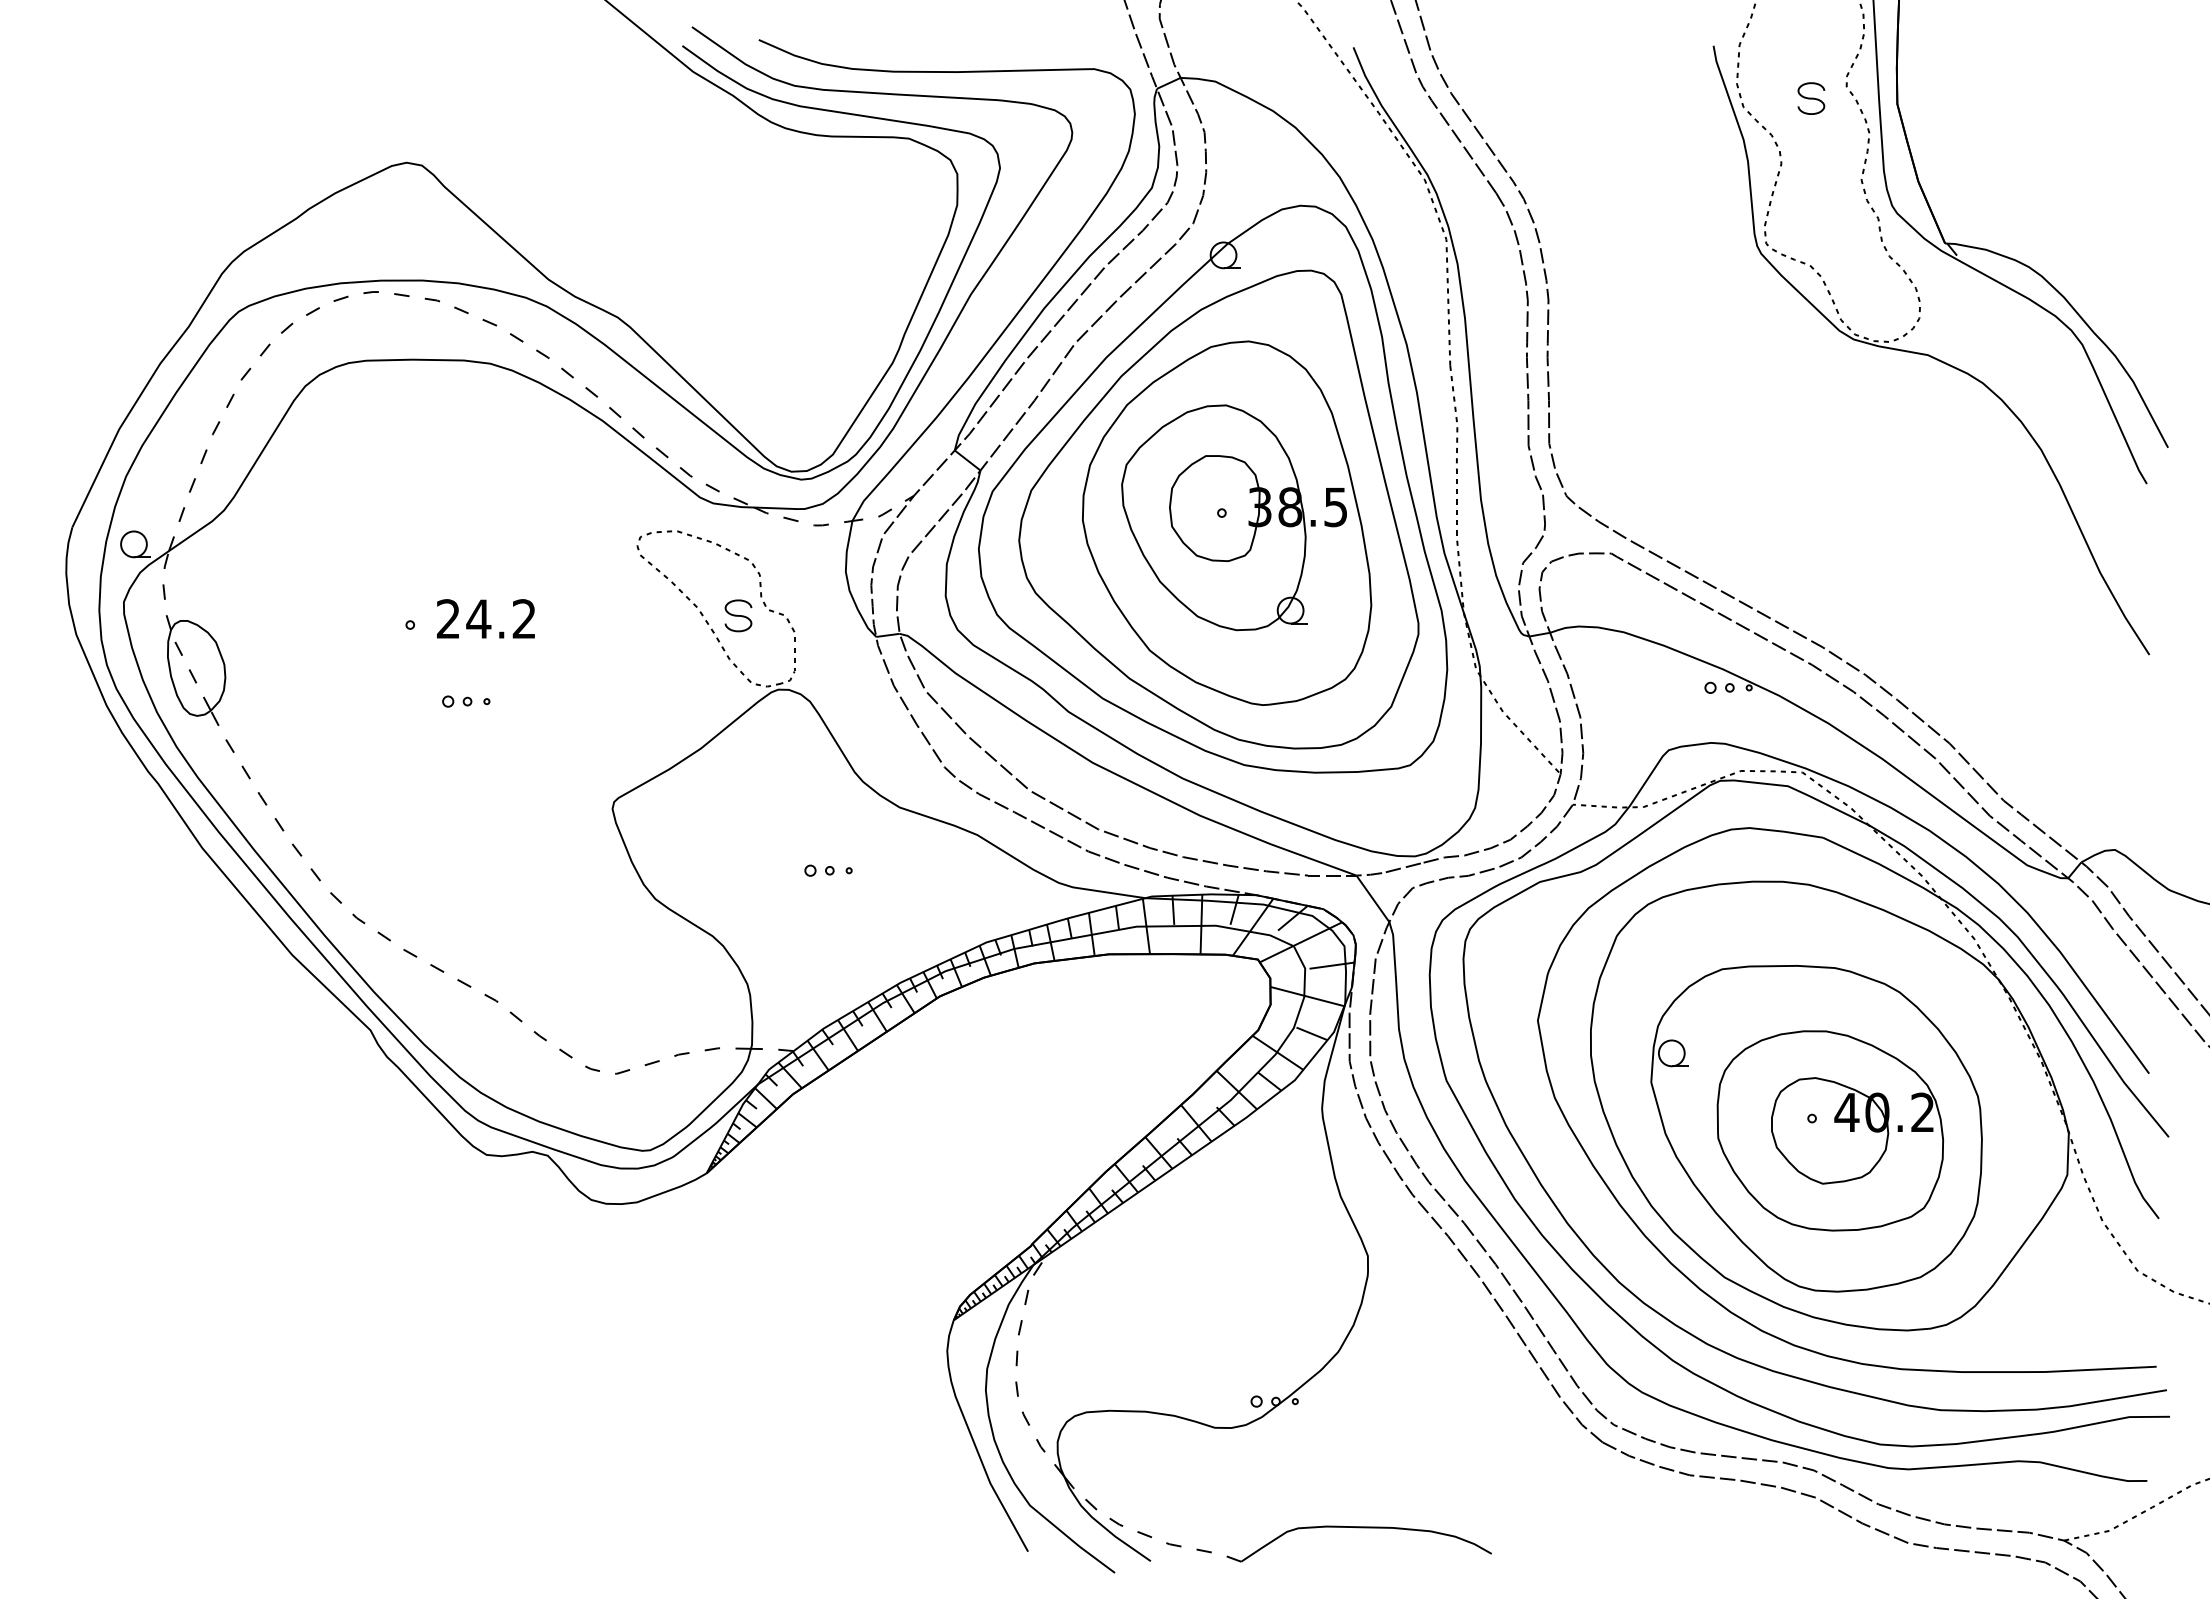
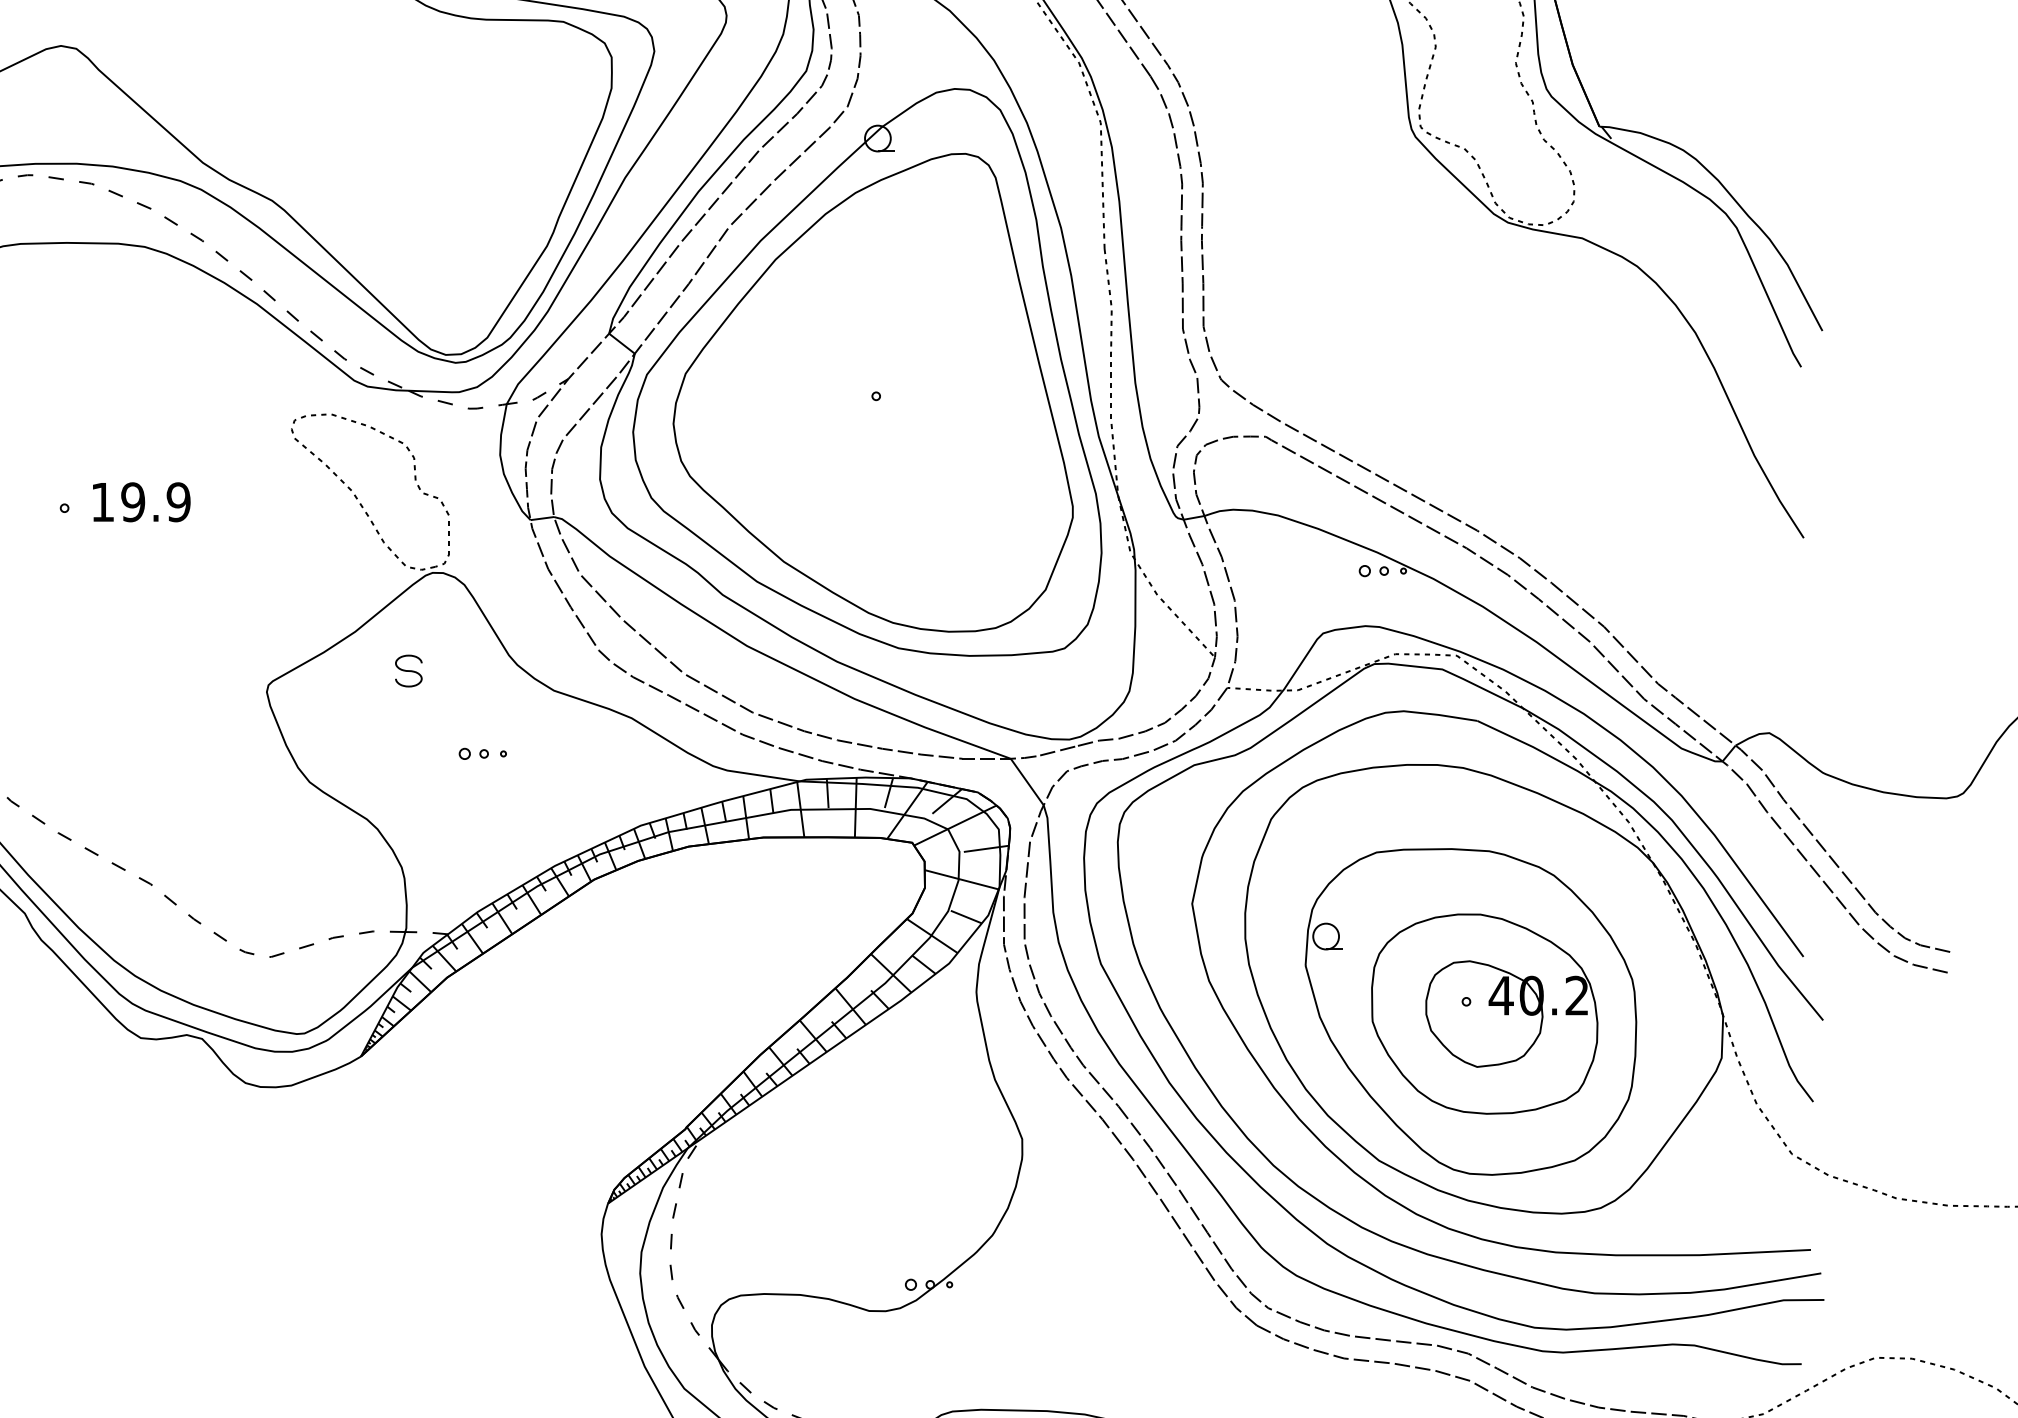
part: (1227, 522) -> (881, 405), removed
part: (738, 615) -> (408, 670), moved
text: (486, 619) -> (140, 502), 24.2 -> 19.9
part: (466, 701) -> (120, 584), removed

